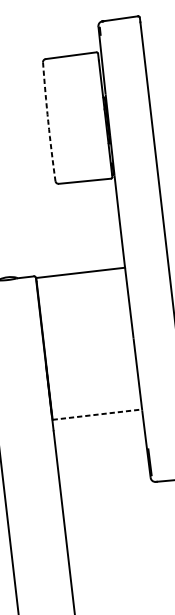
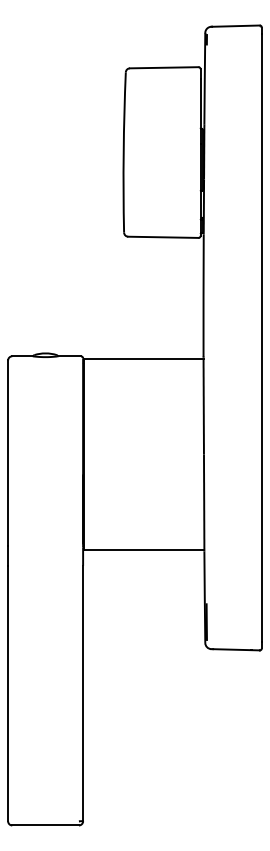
arc: (48, 121) -> (123, 152), dashed -> solid
line: (97, 414) -> (144, 550), dashed -> solid

